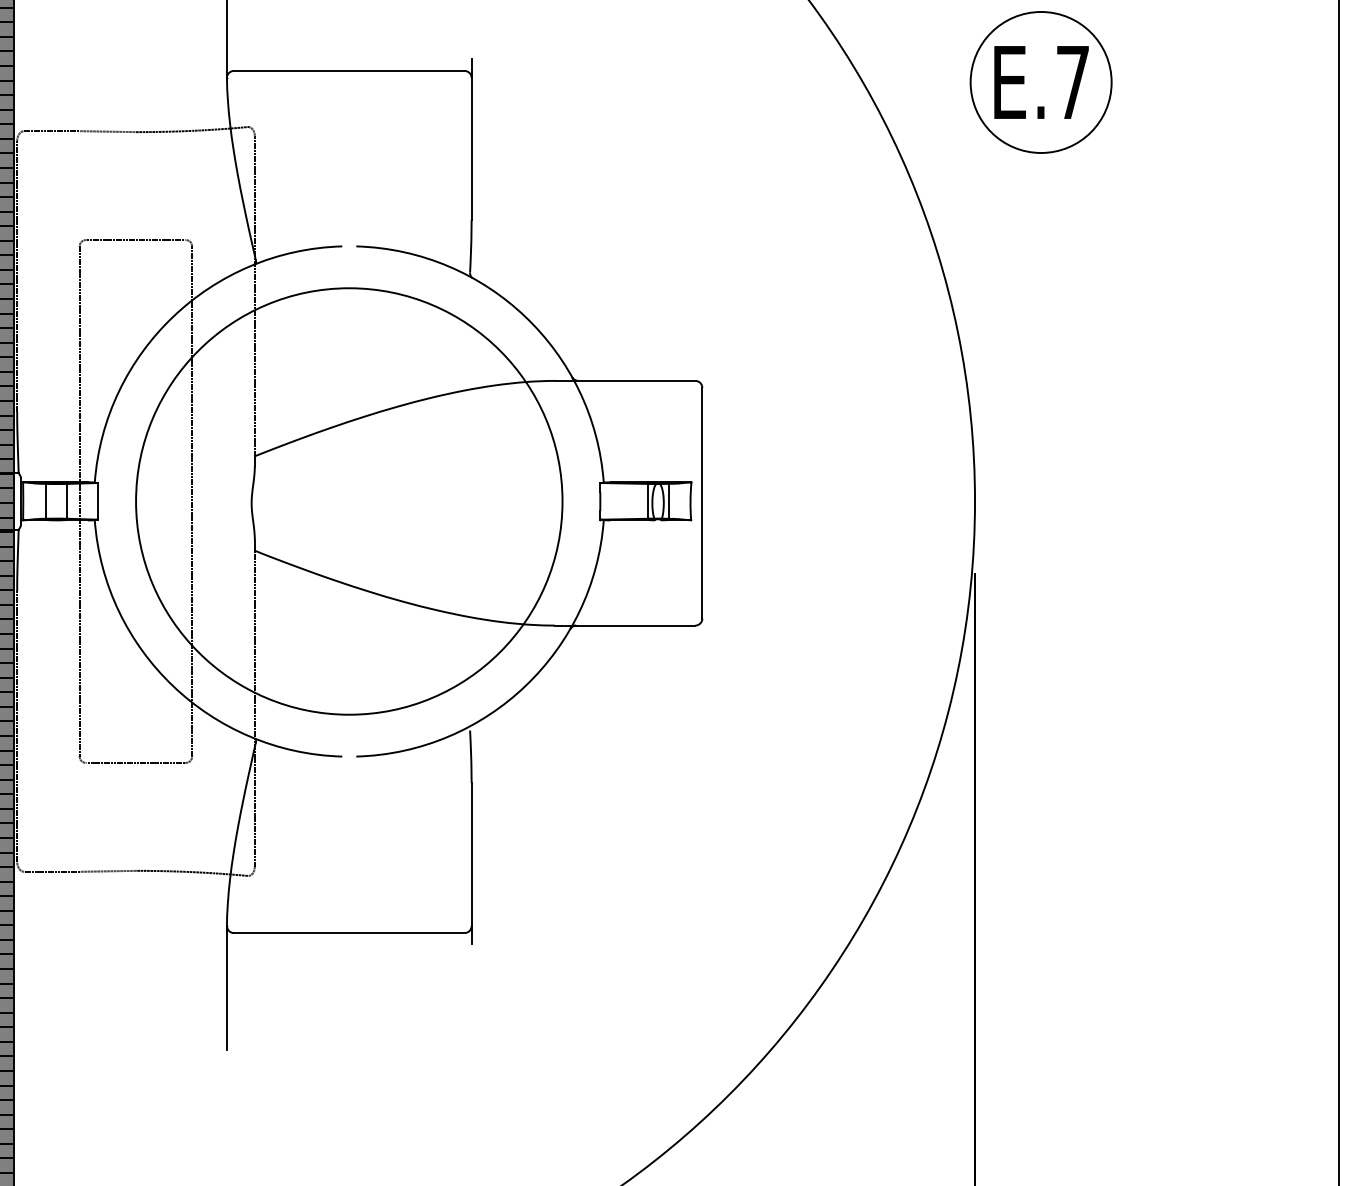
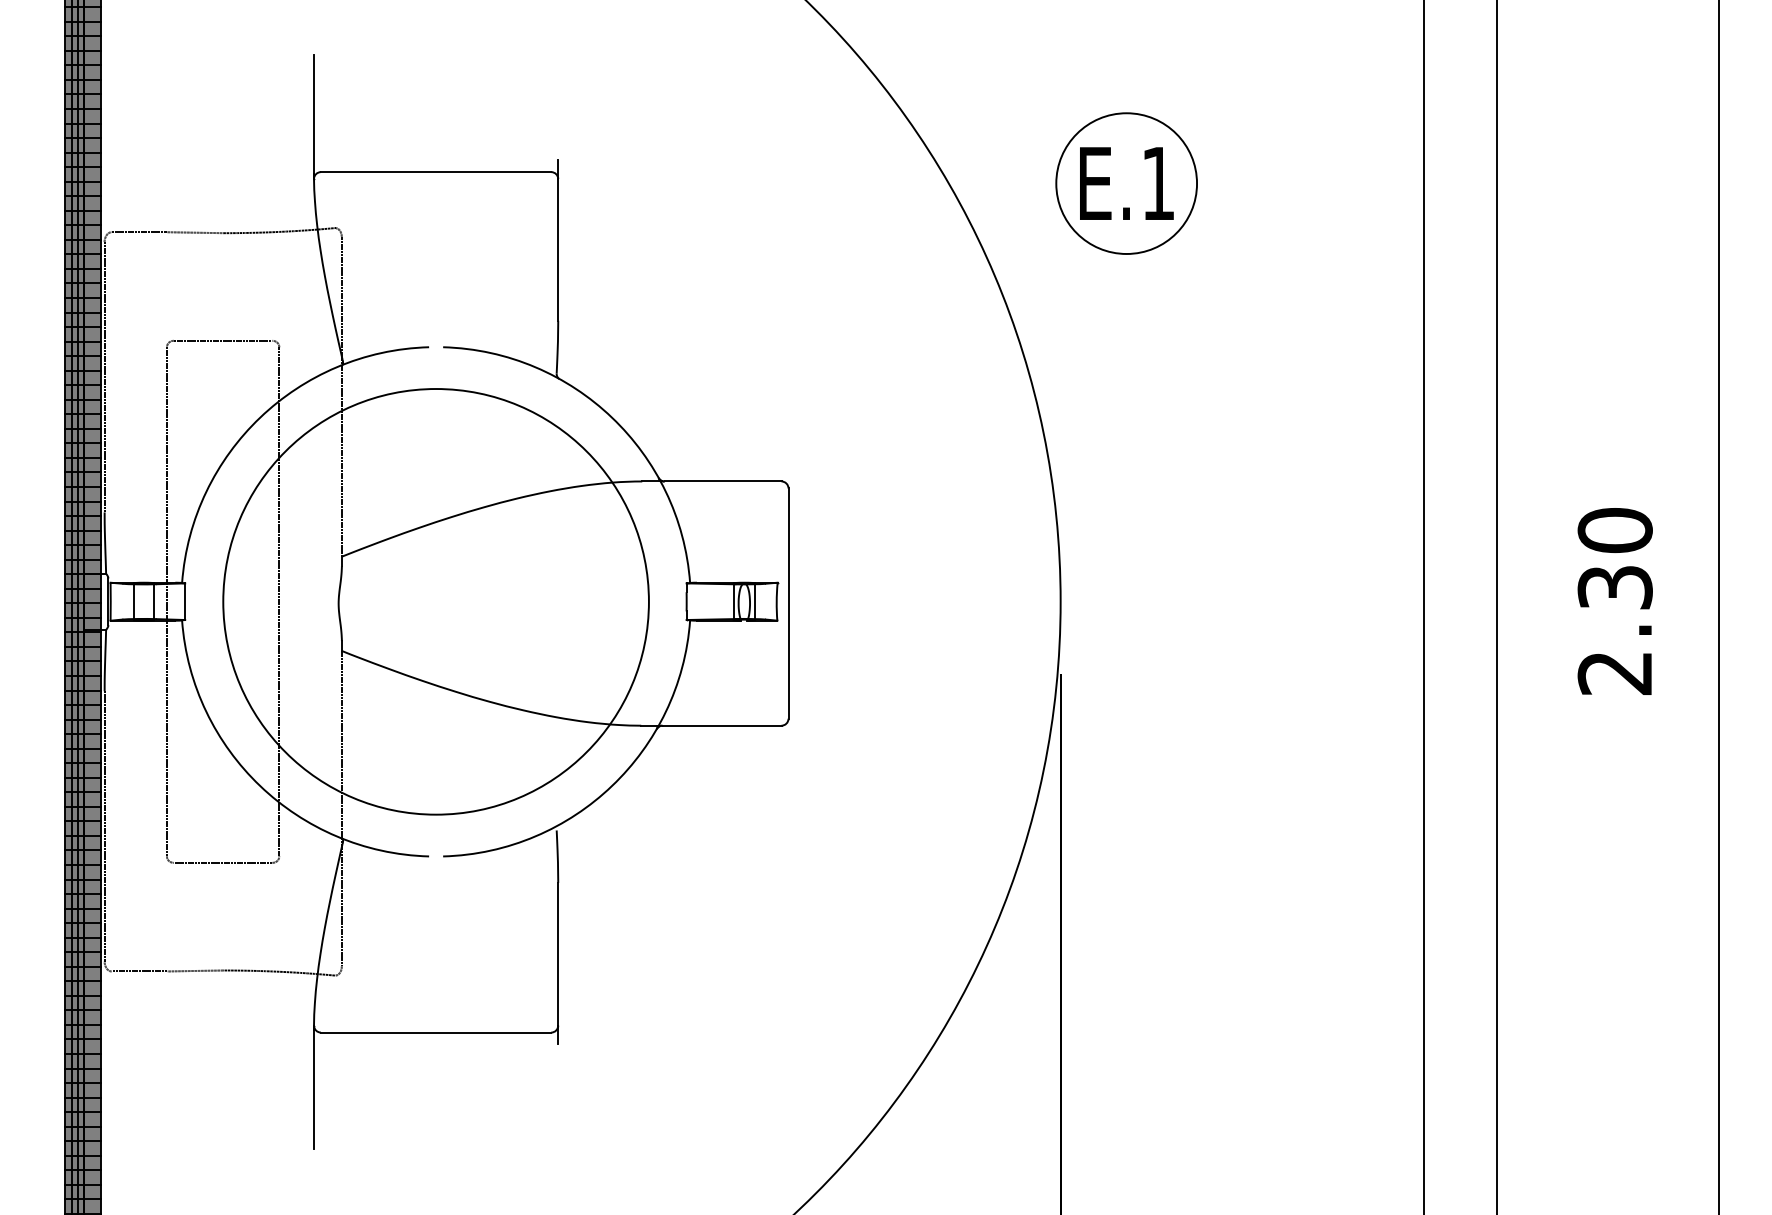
text: (1073, 82) -> (1158, 183), E.7 -> E.1

